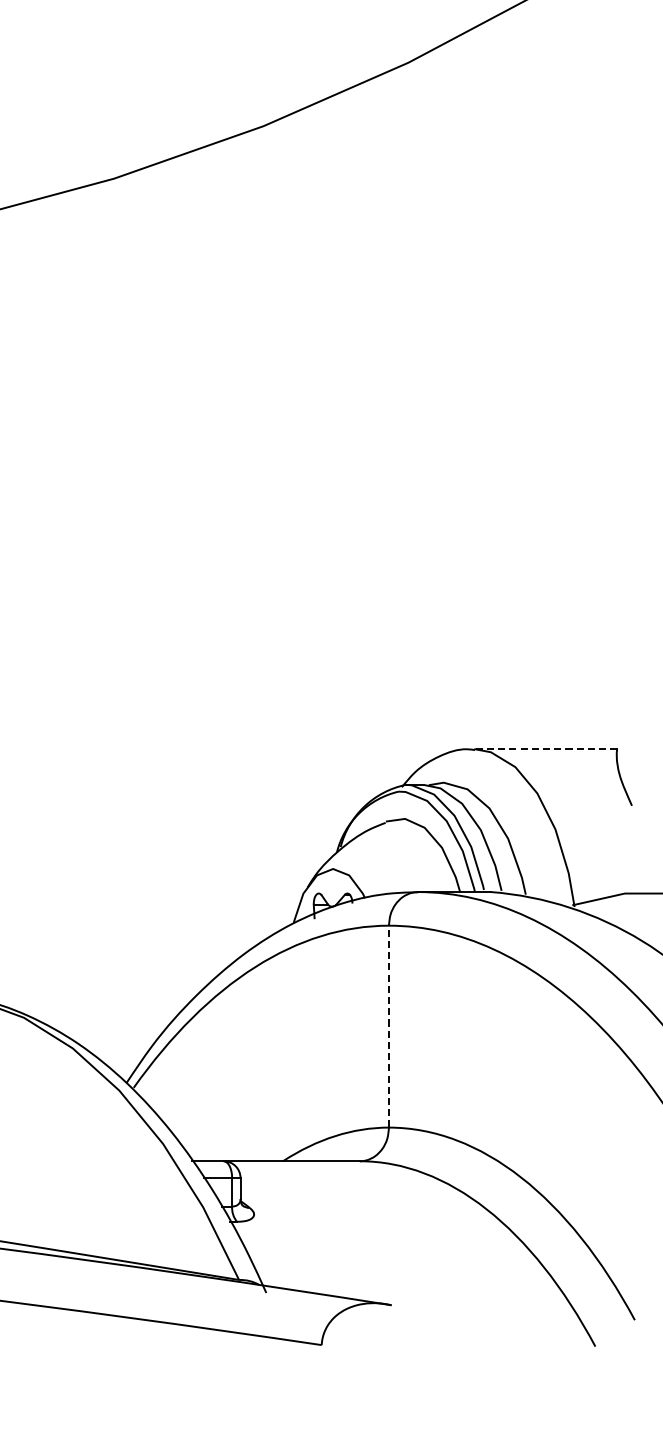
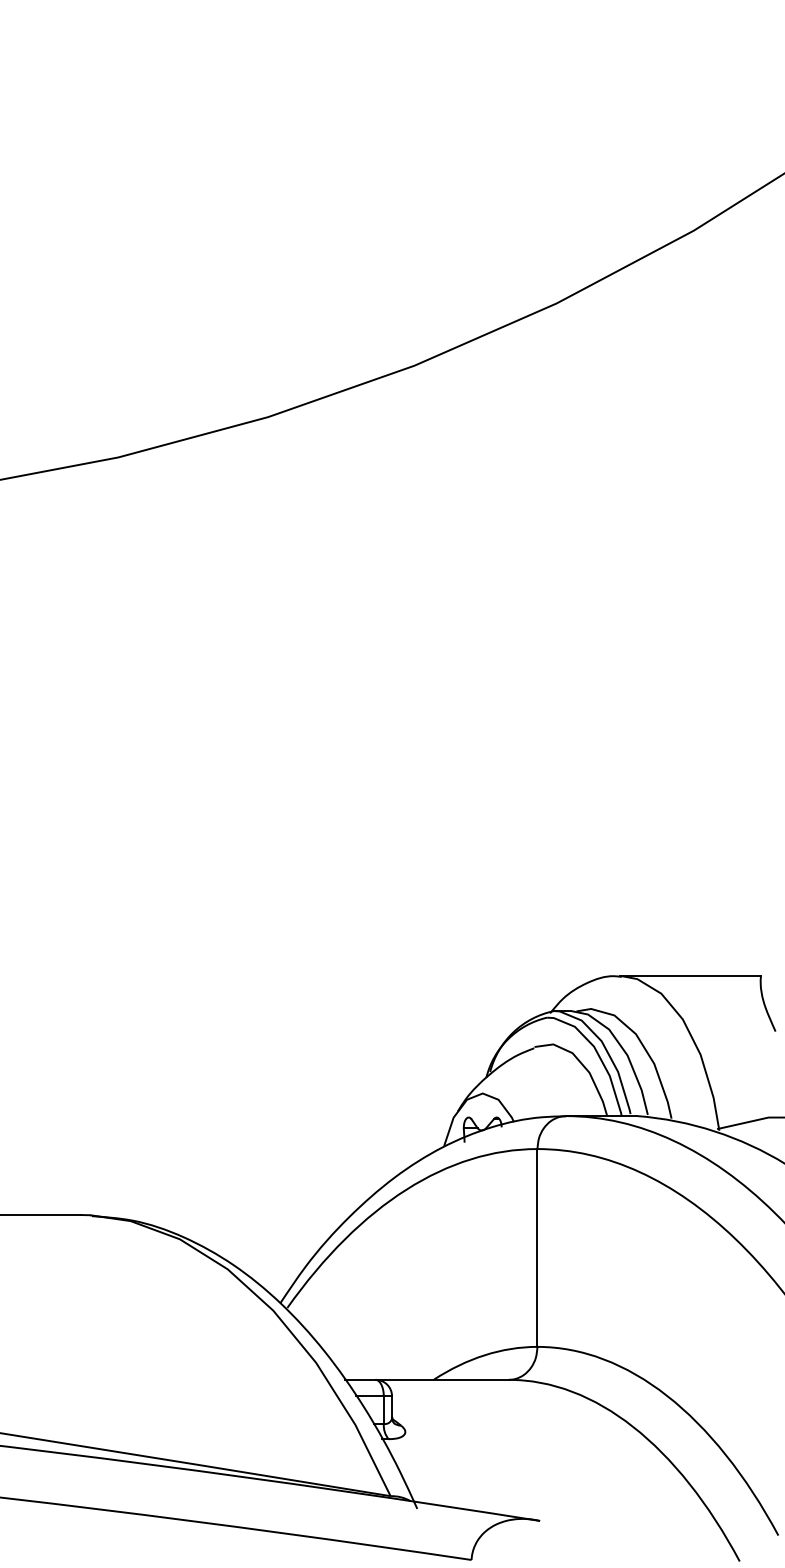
line: (545, 748) -> (690, 975), dashed -> solid
line: (388, 1026) -> (537, 1247), dashed -> solid

